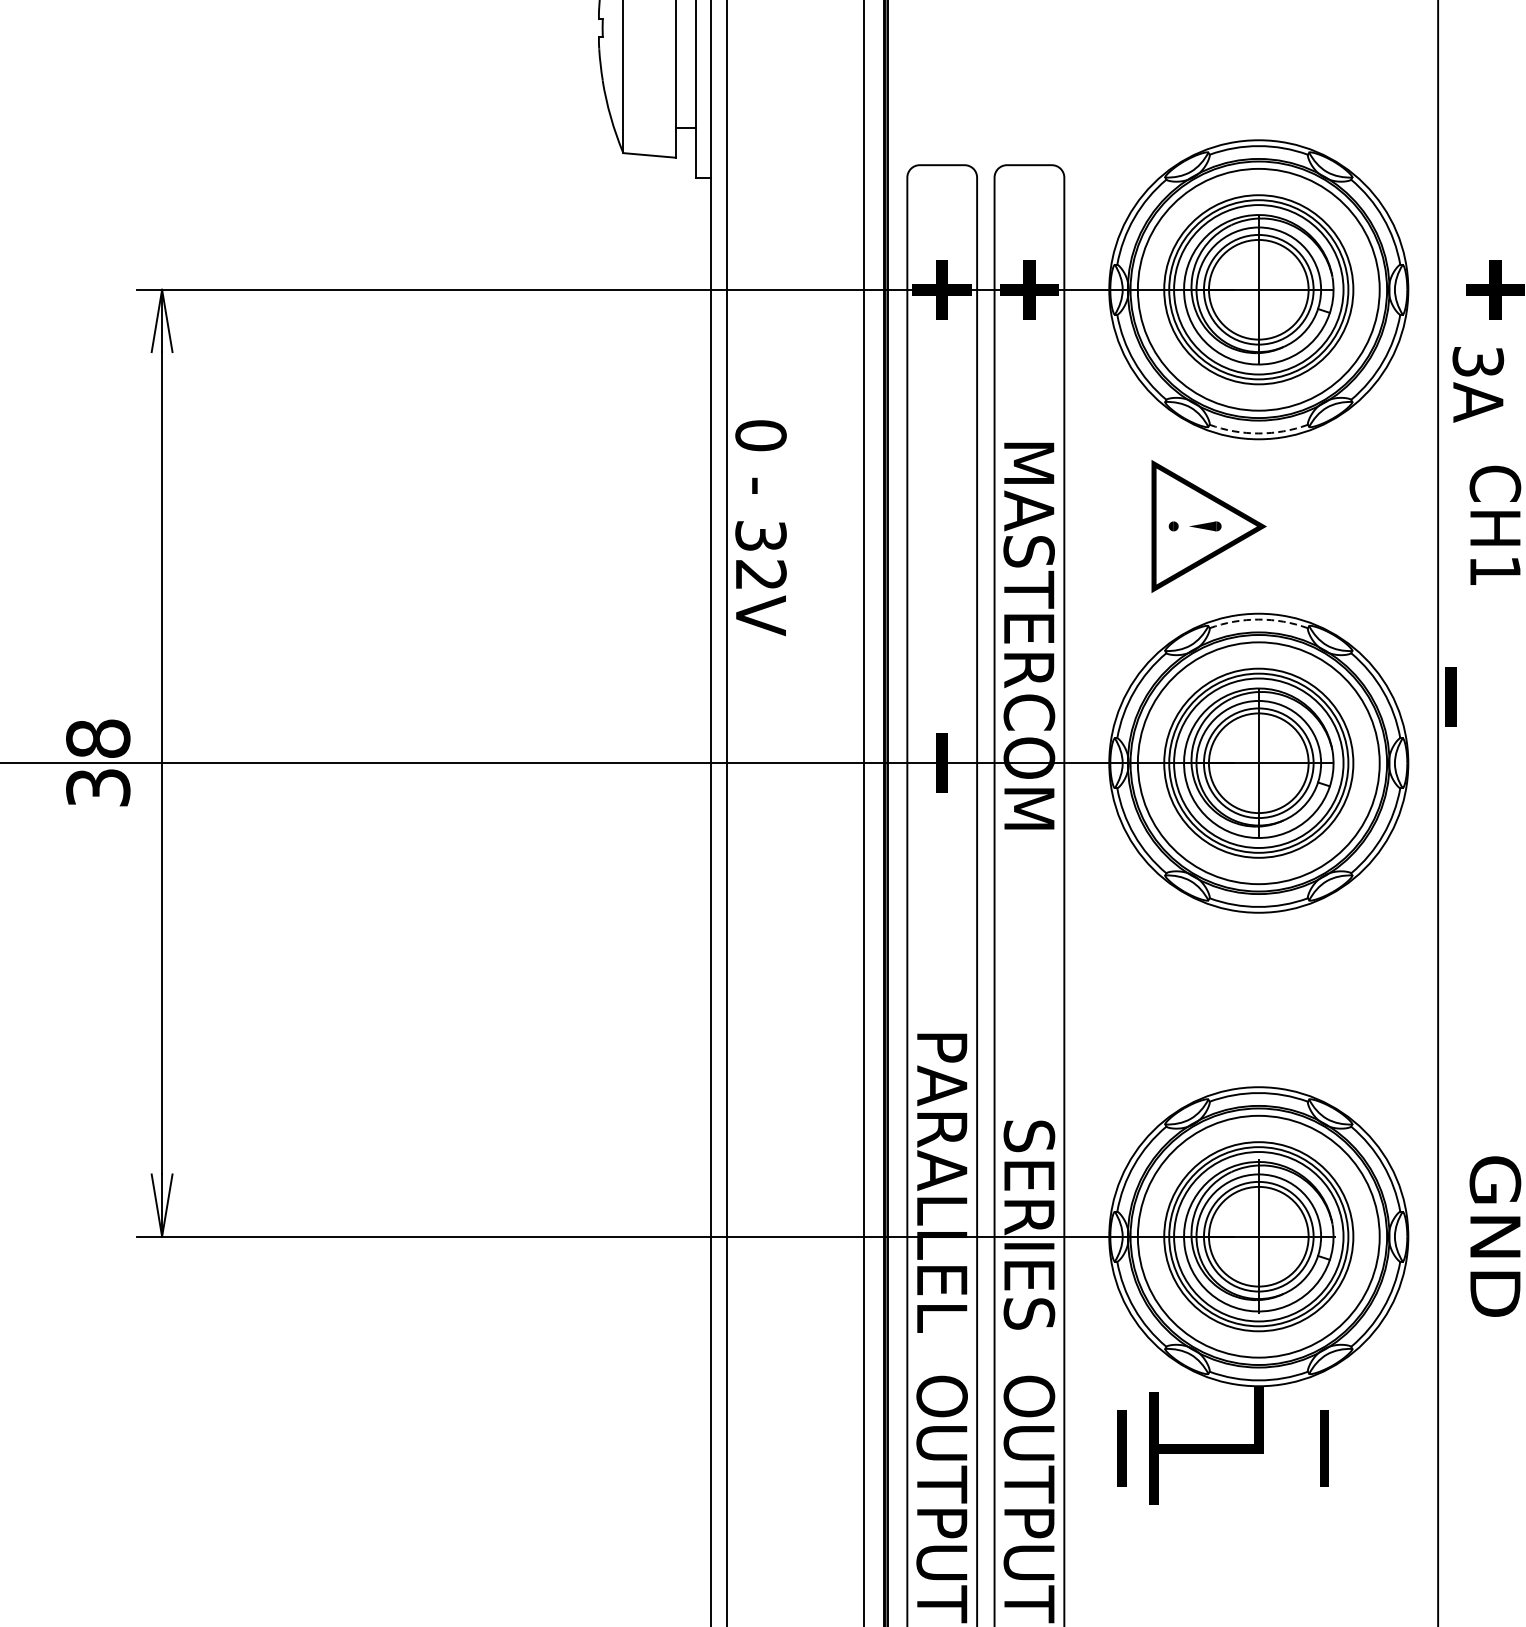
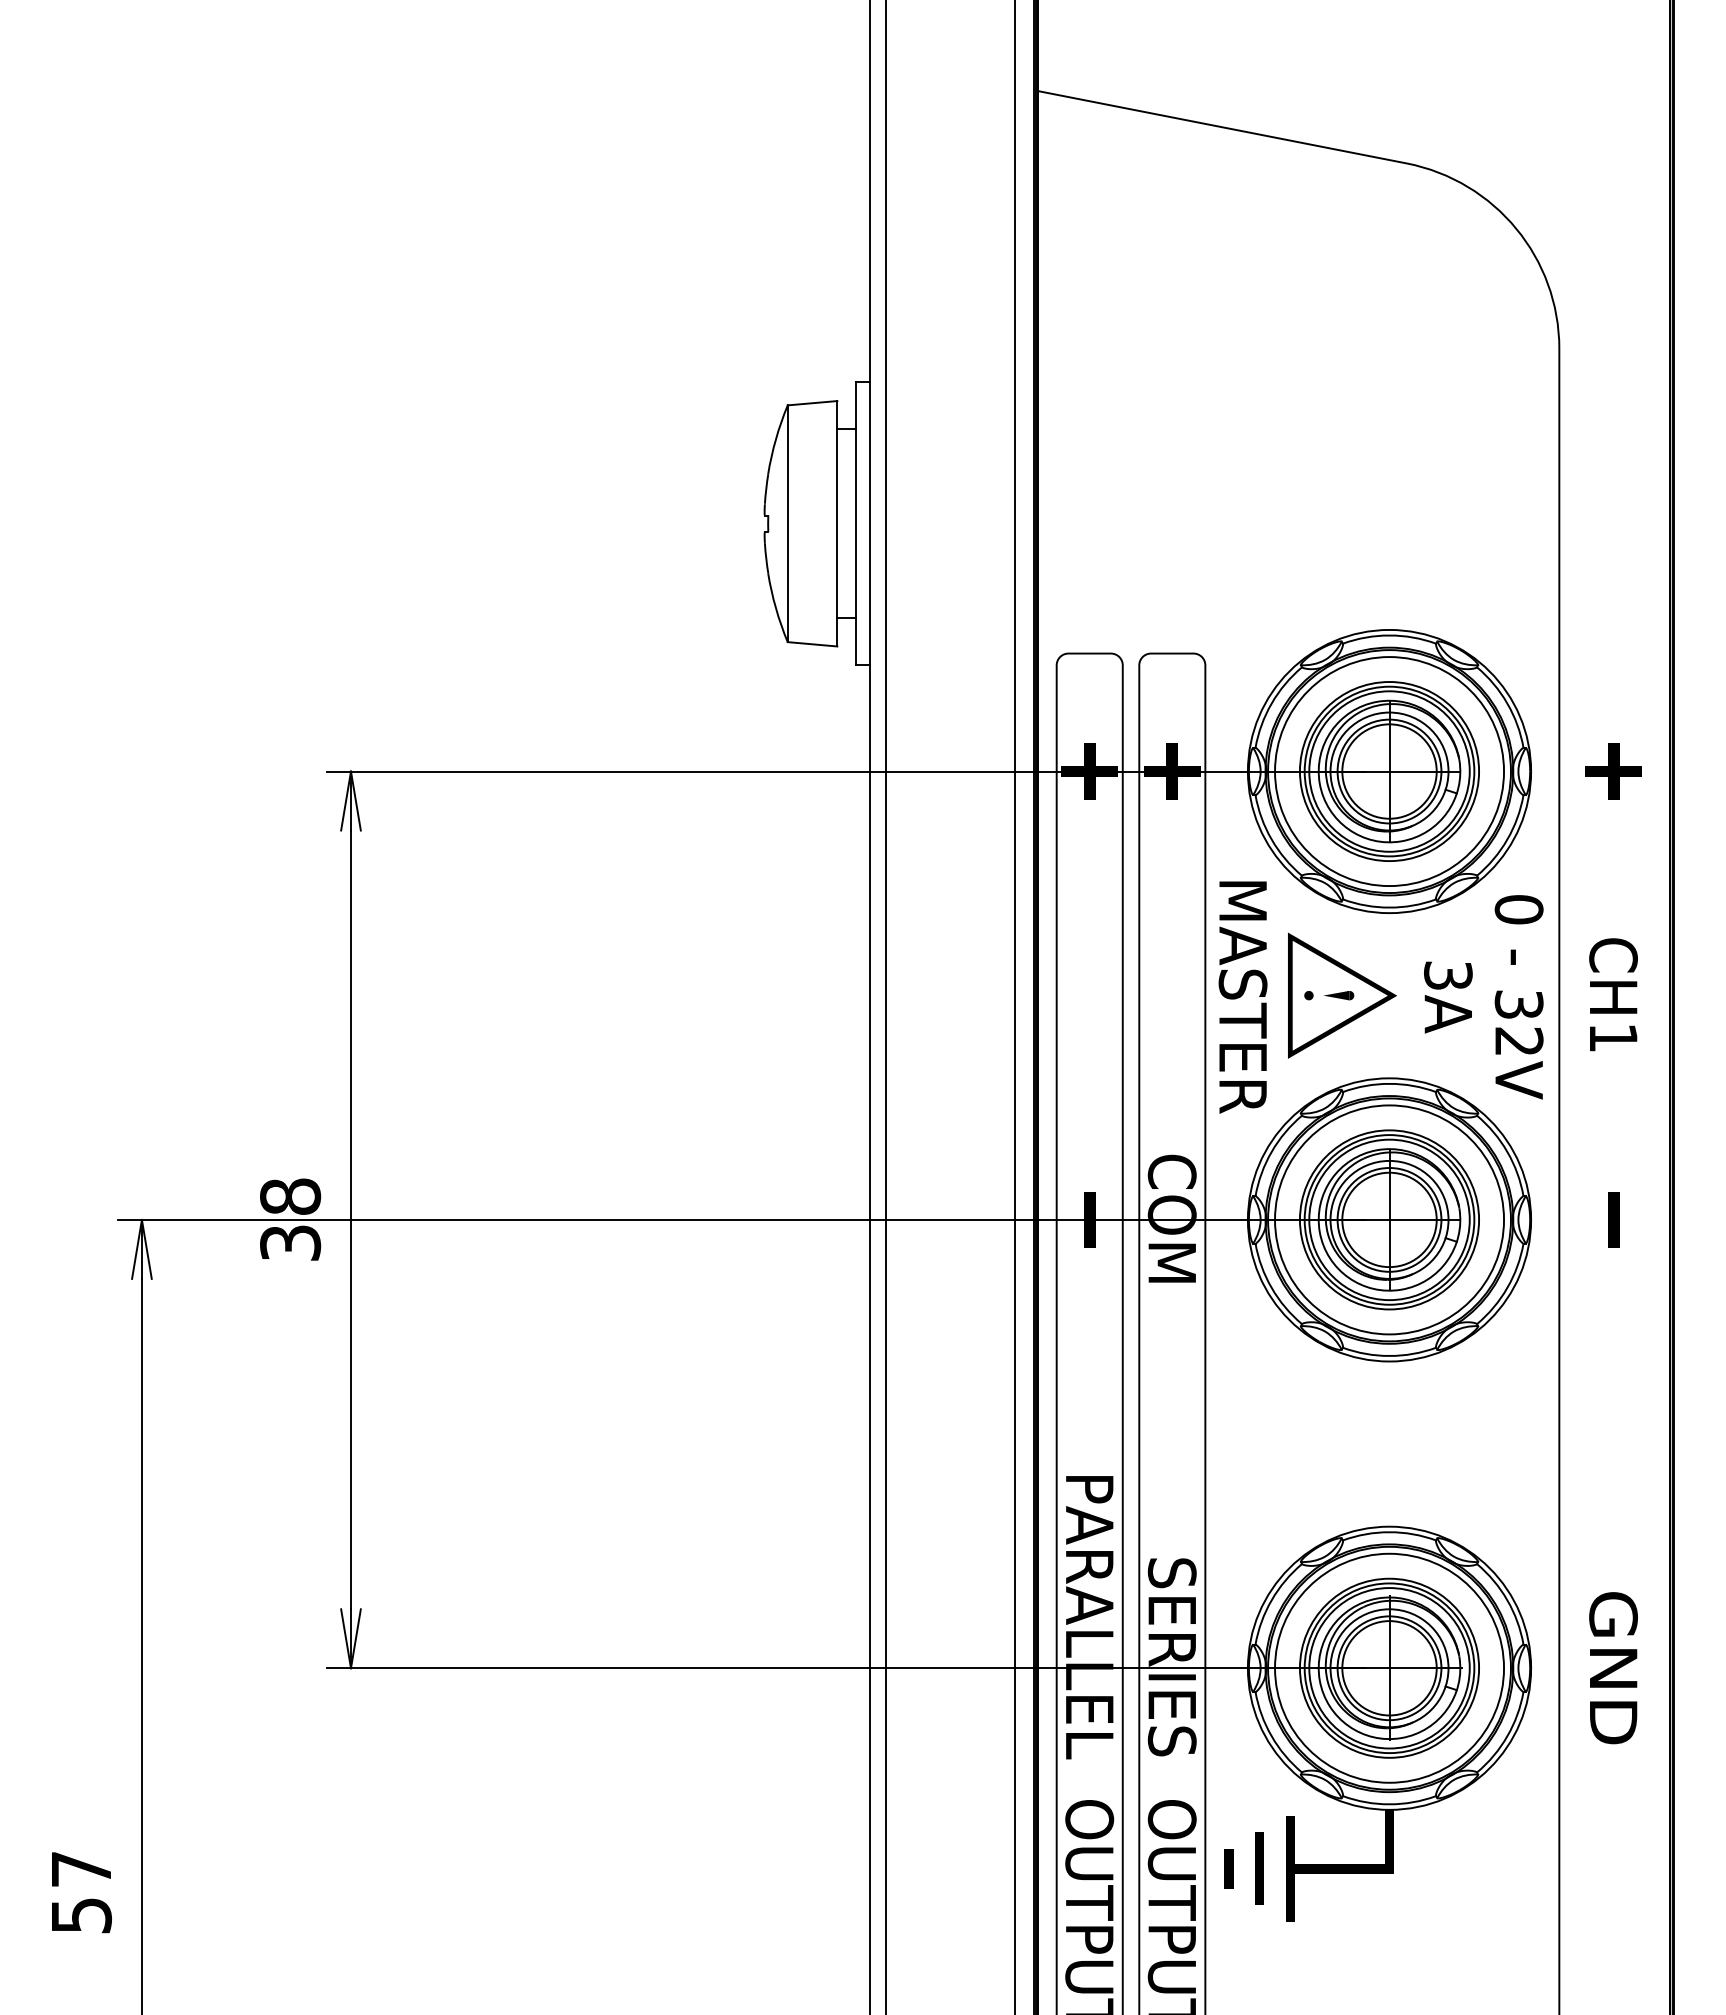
text: (1478, 384) -> (1448, 997), moved
arc: (1258, 433) -> (1389, 907), dashed -> solid
text: (760, 528) -> (1518, 997), moved
text: (1028, 565) -> (1242, 997), moved
arc: (1258, 619) -> (1389, 1083), dashed -> solid
line: (1450, 696) -> (1613, 1219), moved
line: (1088, 1448) -> (1228, 1868), added
line: (1324, 1448) -> (1451, 1868), removed

